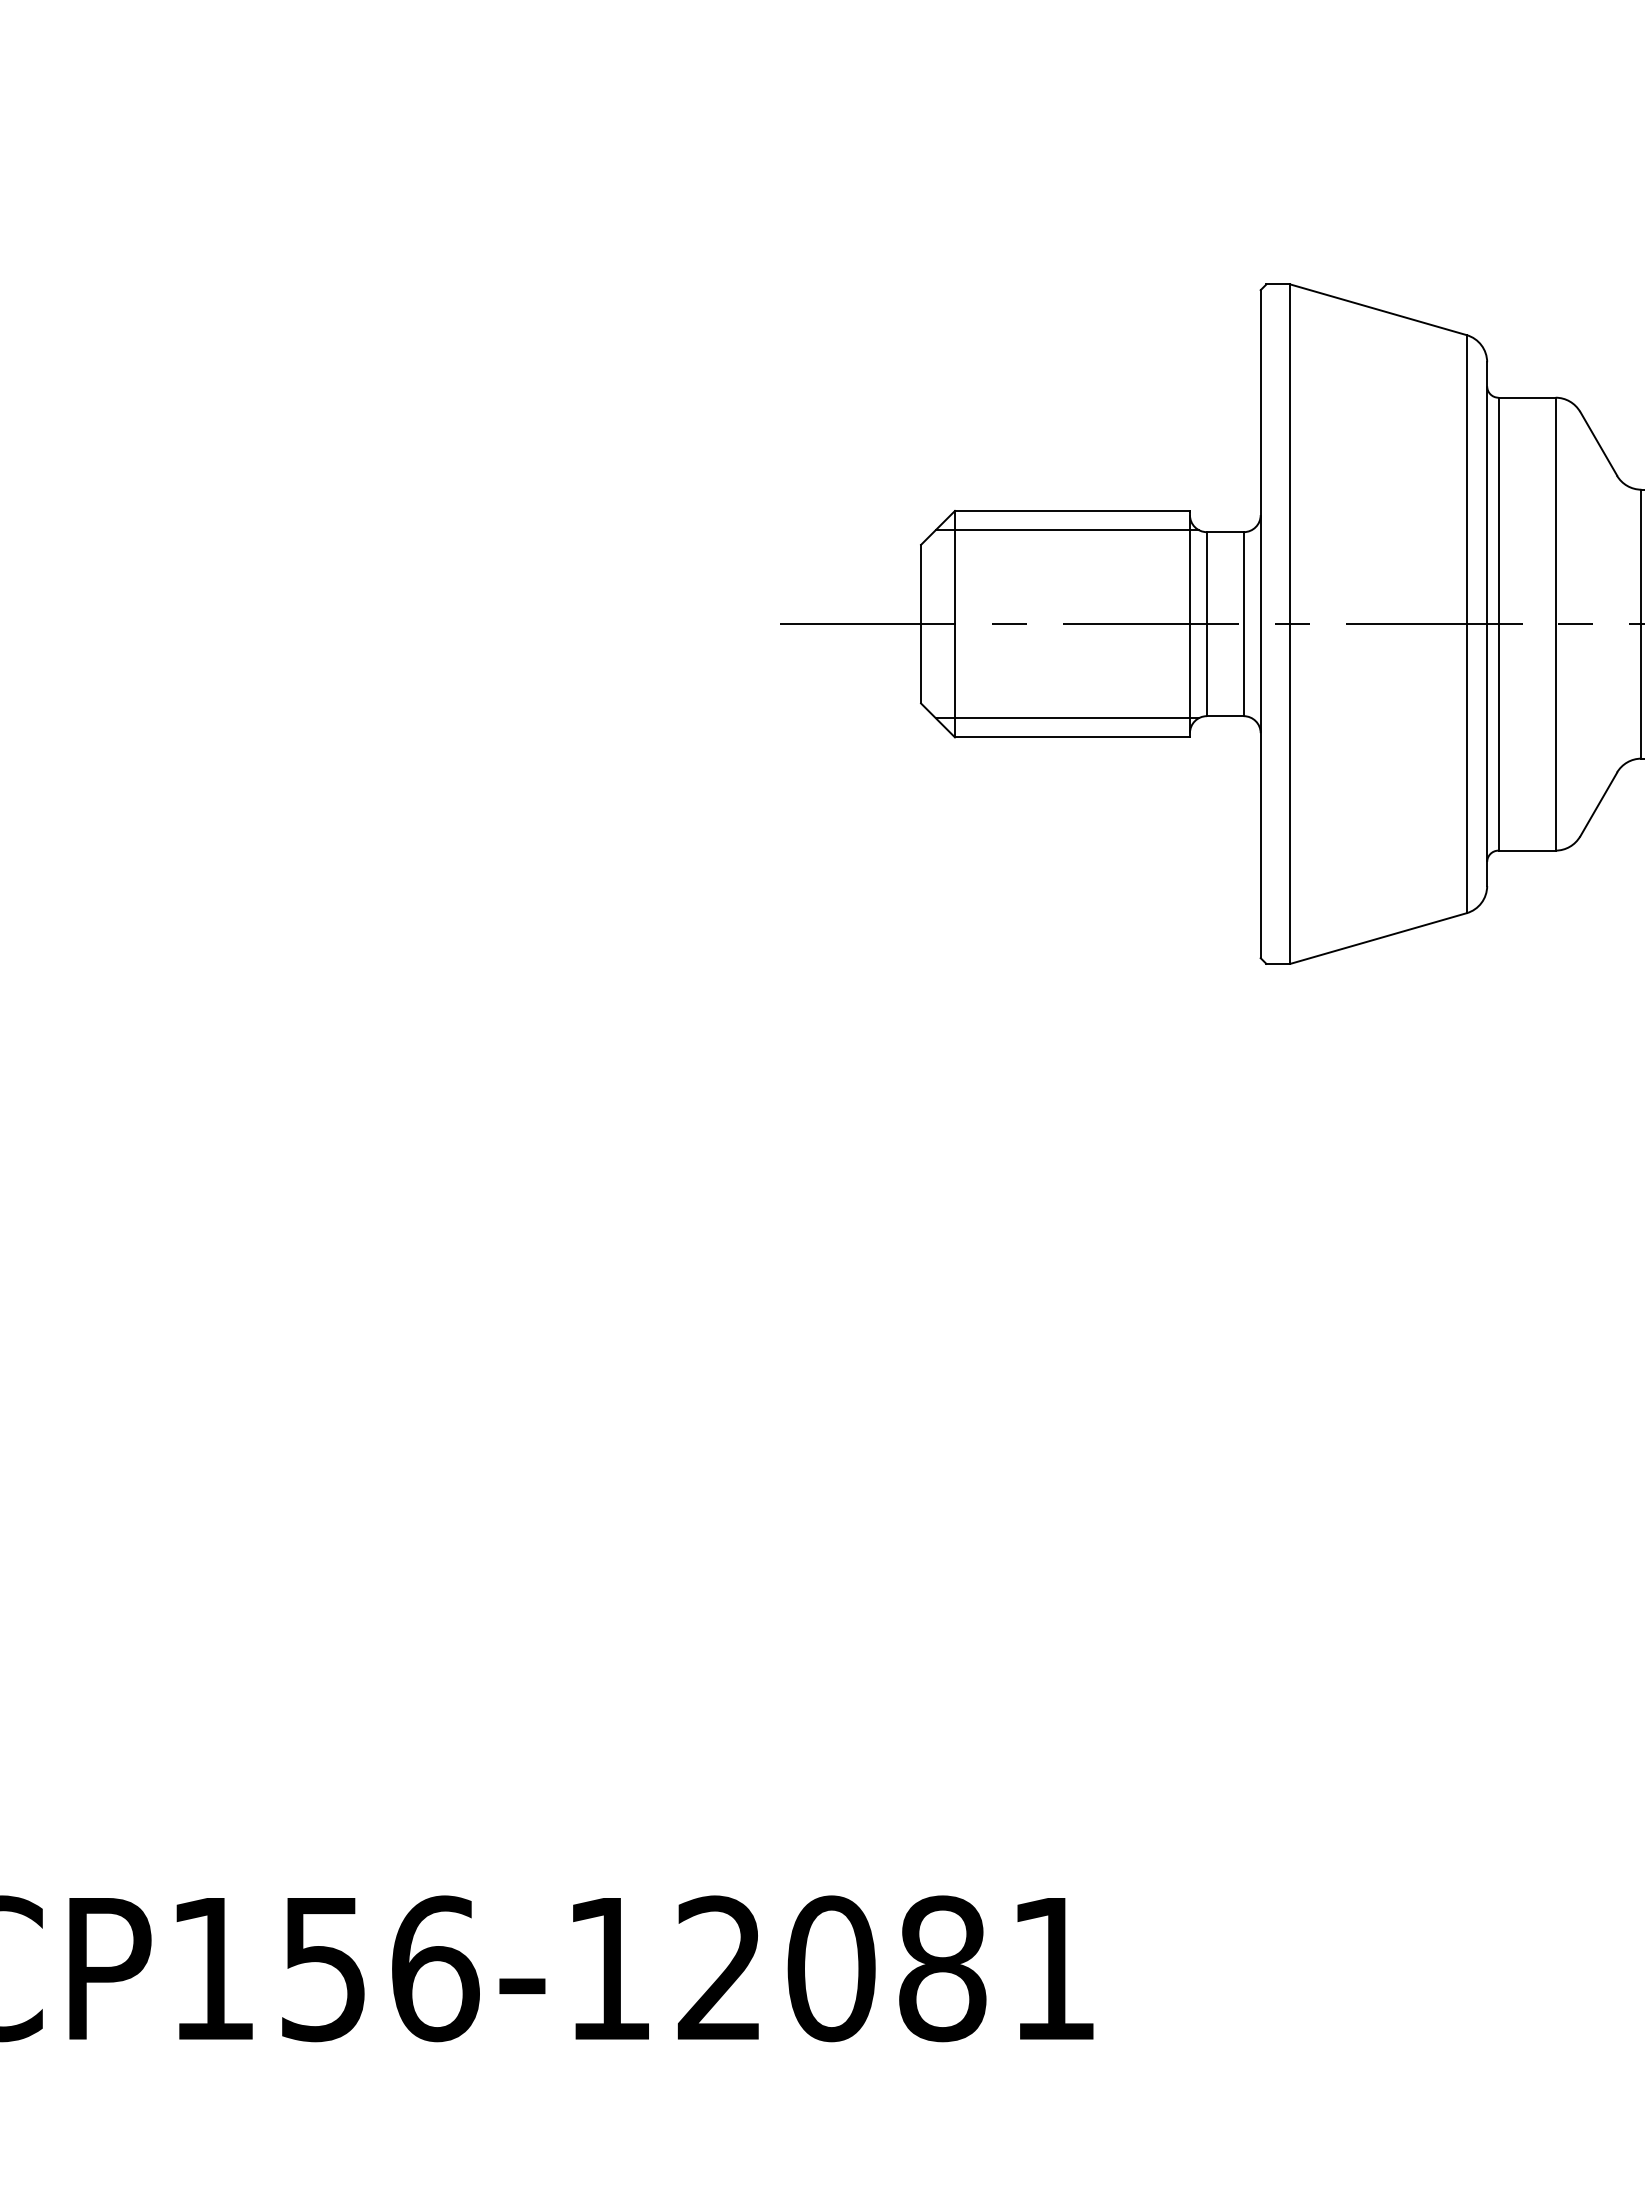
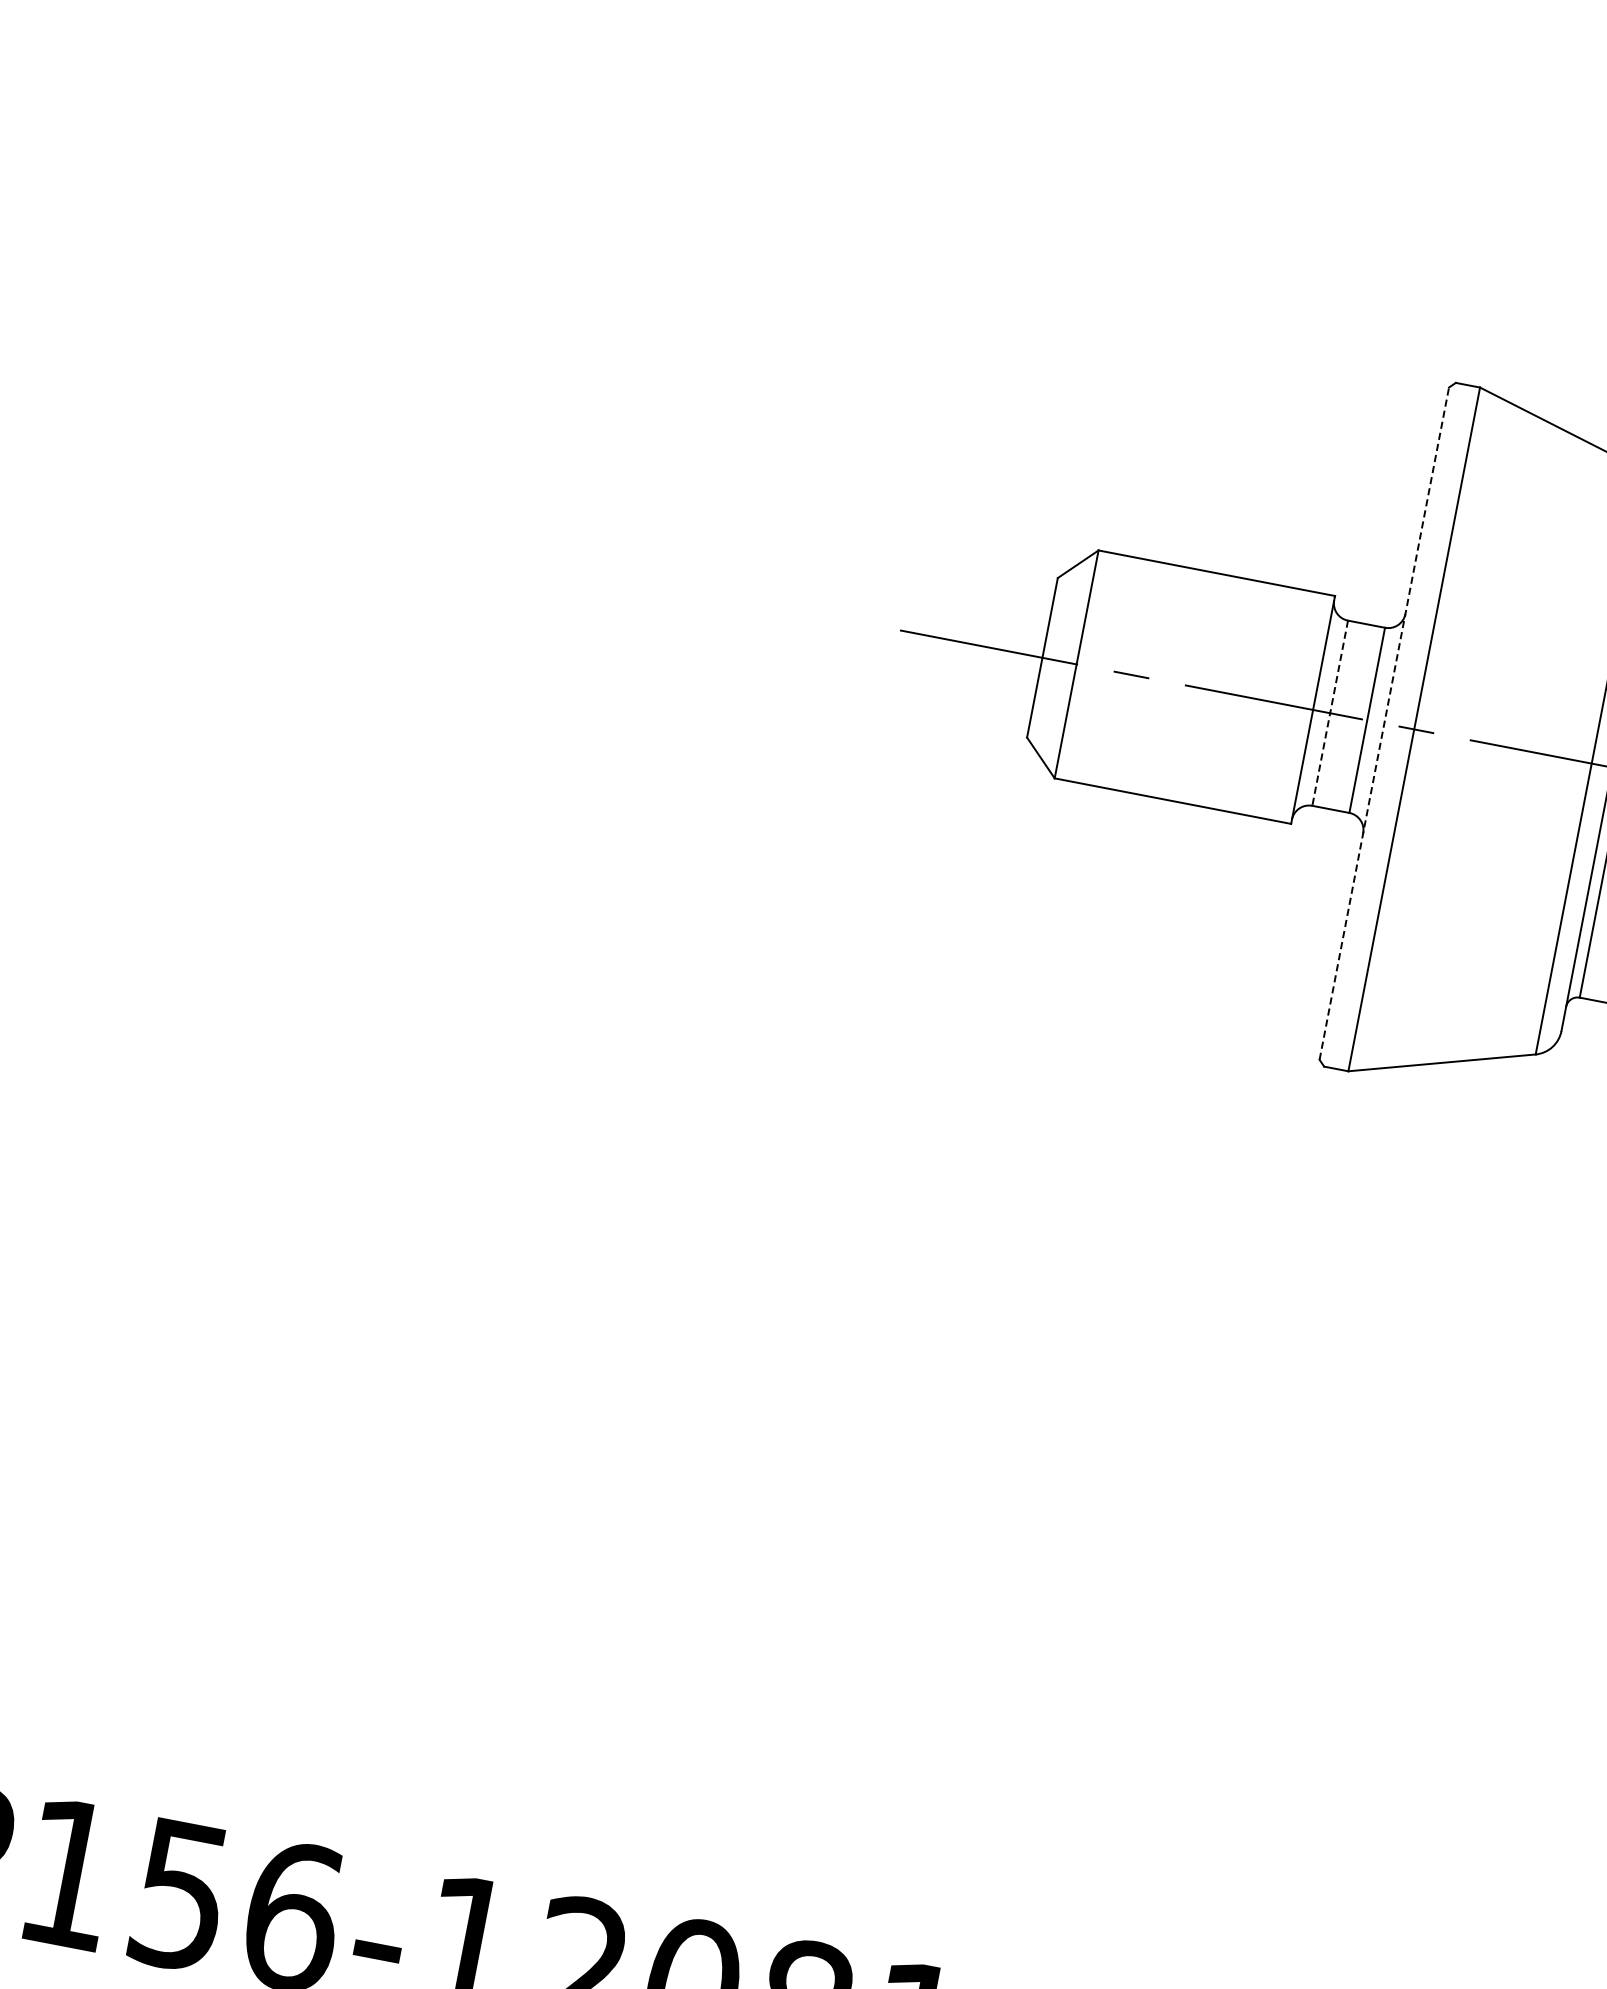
line: (1066, 530) -> (1207, 591), removed
line: (1260, 623) -> (1384, 722), solid -> dashed
line: (1206, 624) -> (1329, 713), solid -> dashed
line: (1066, 718) -> (1170, 780), removed

